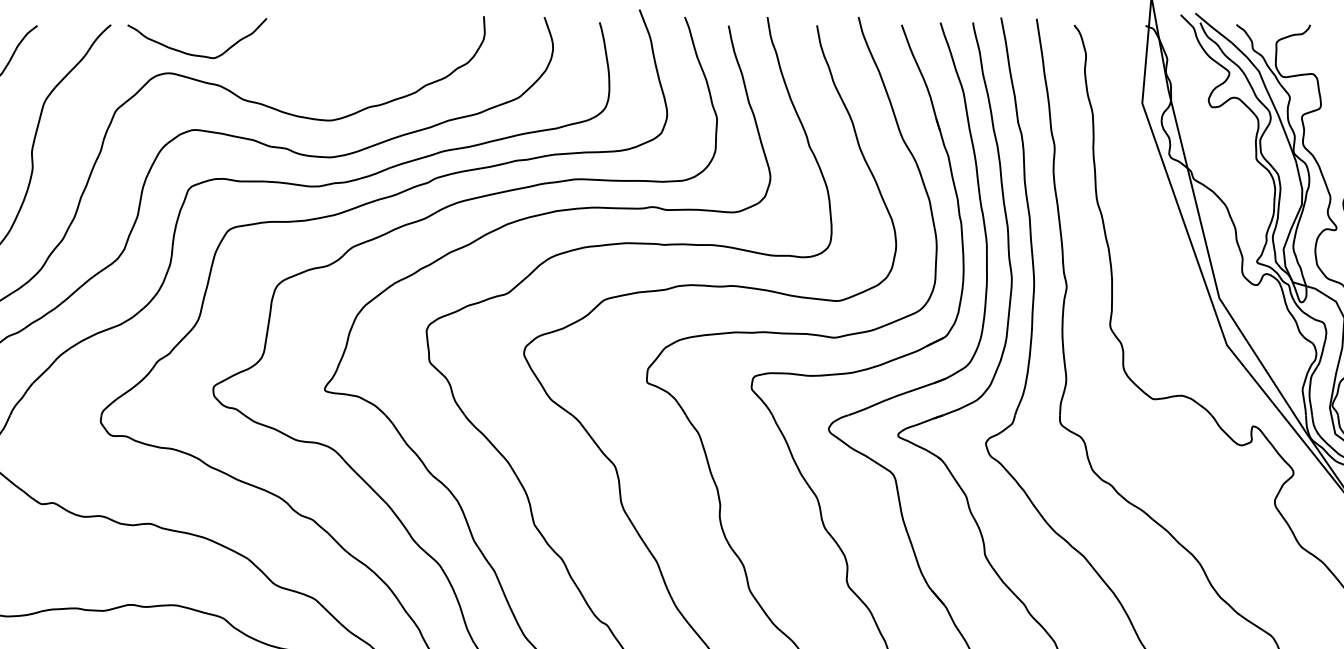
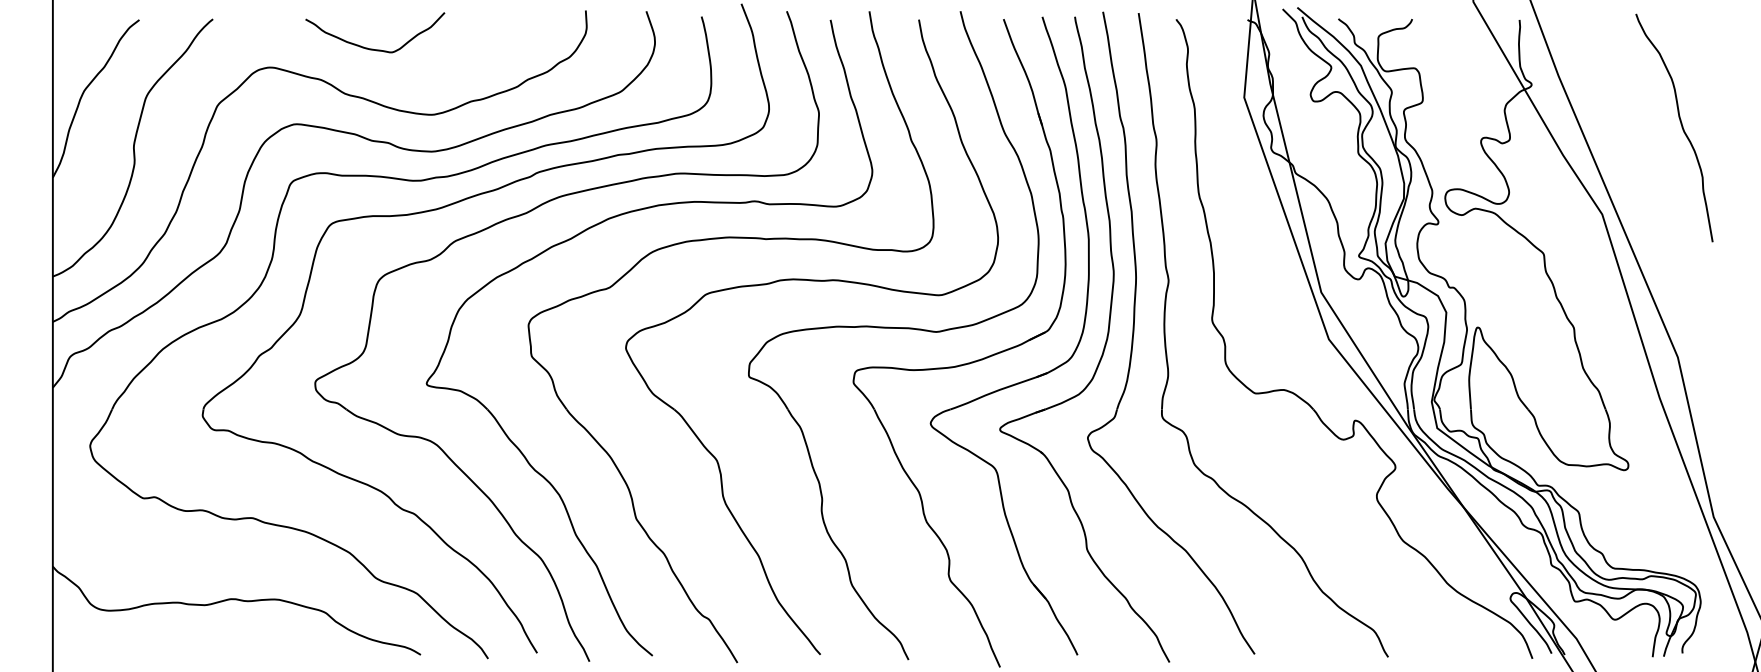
curve: (195, 54) -> (373, 48), moved

